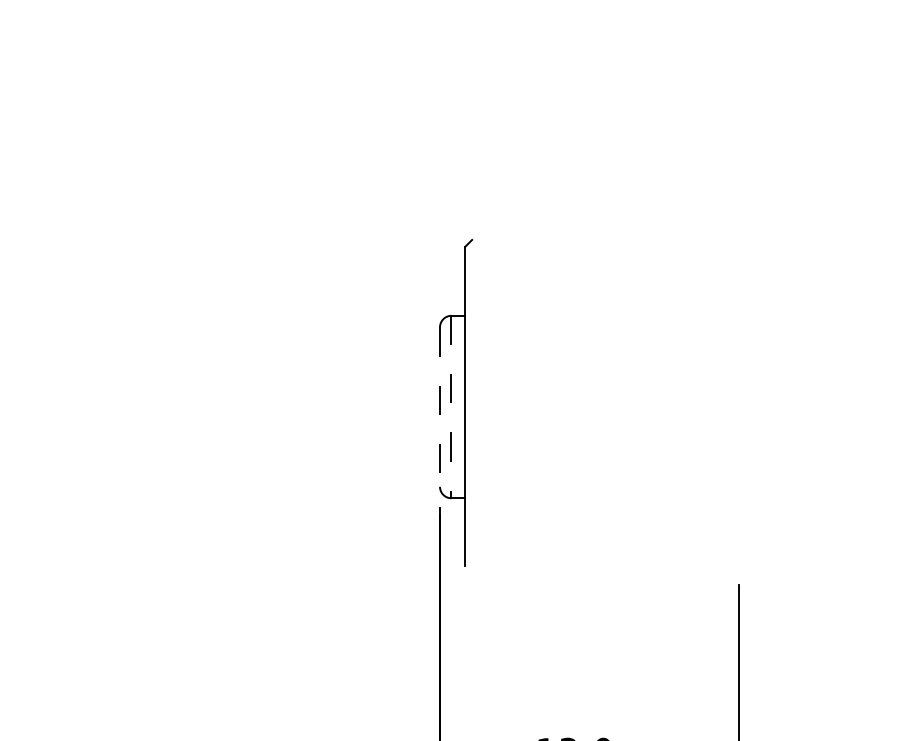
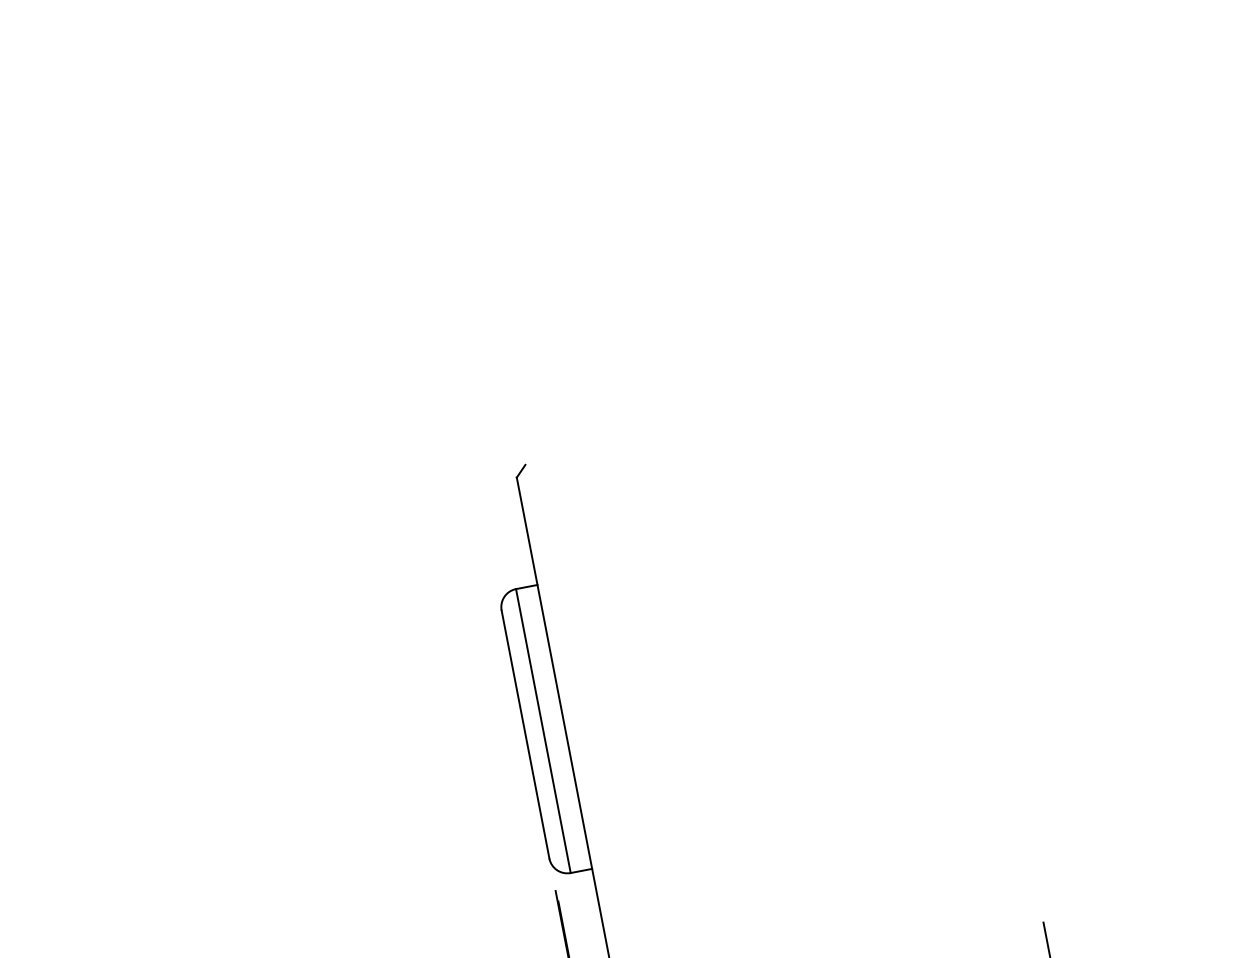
line: (440, 407) -> (526, 735), dashed -> solid
line: (451, 407) -> (543, 731), dashed -> solid

